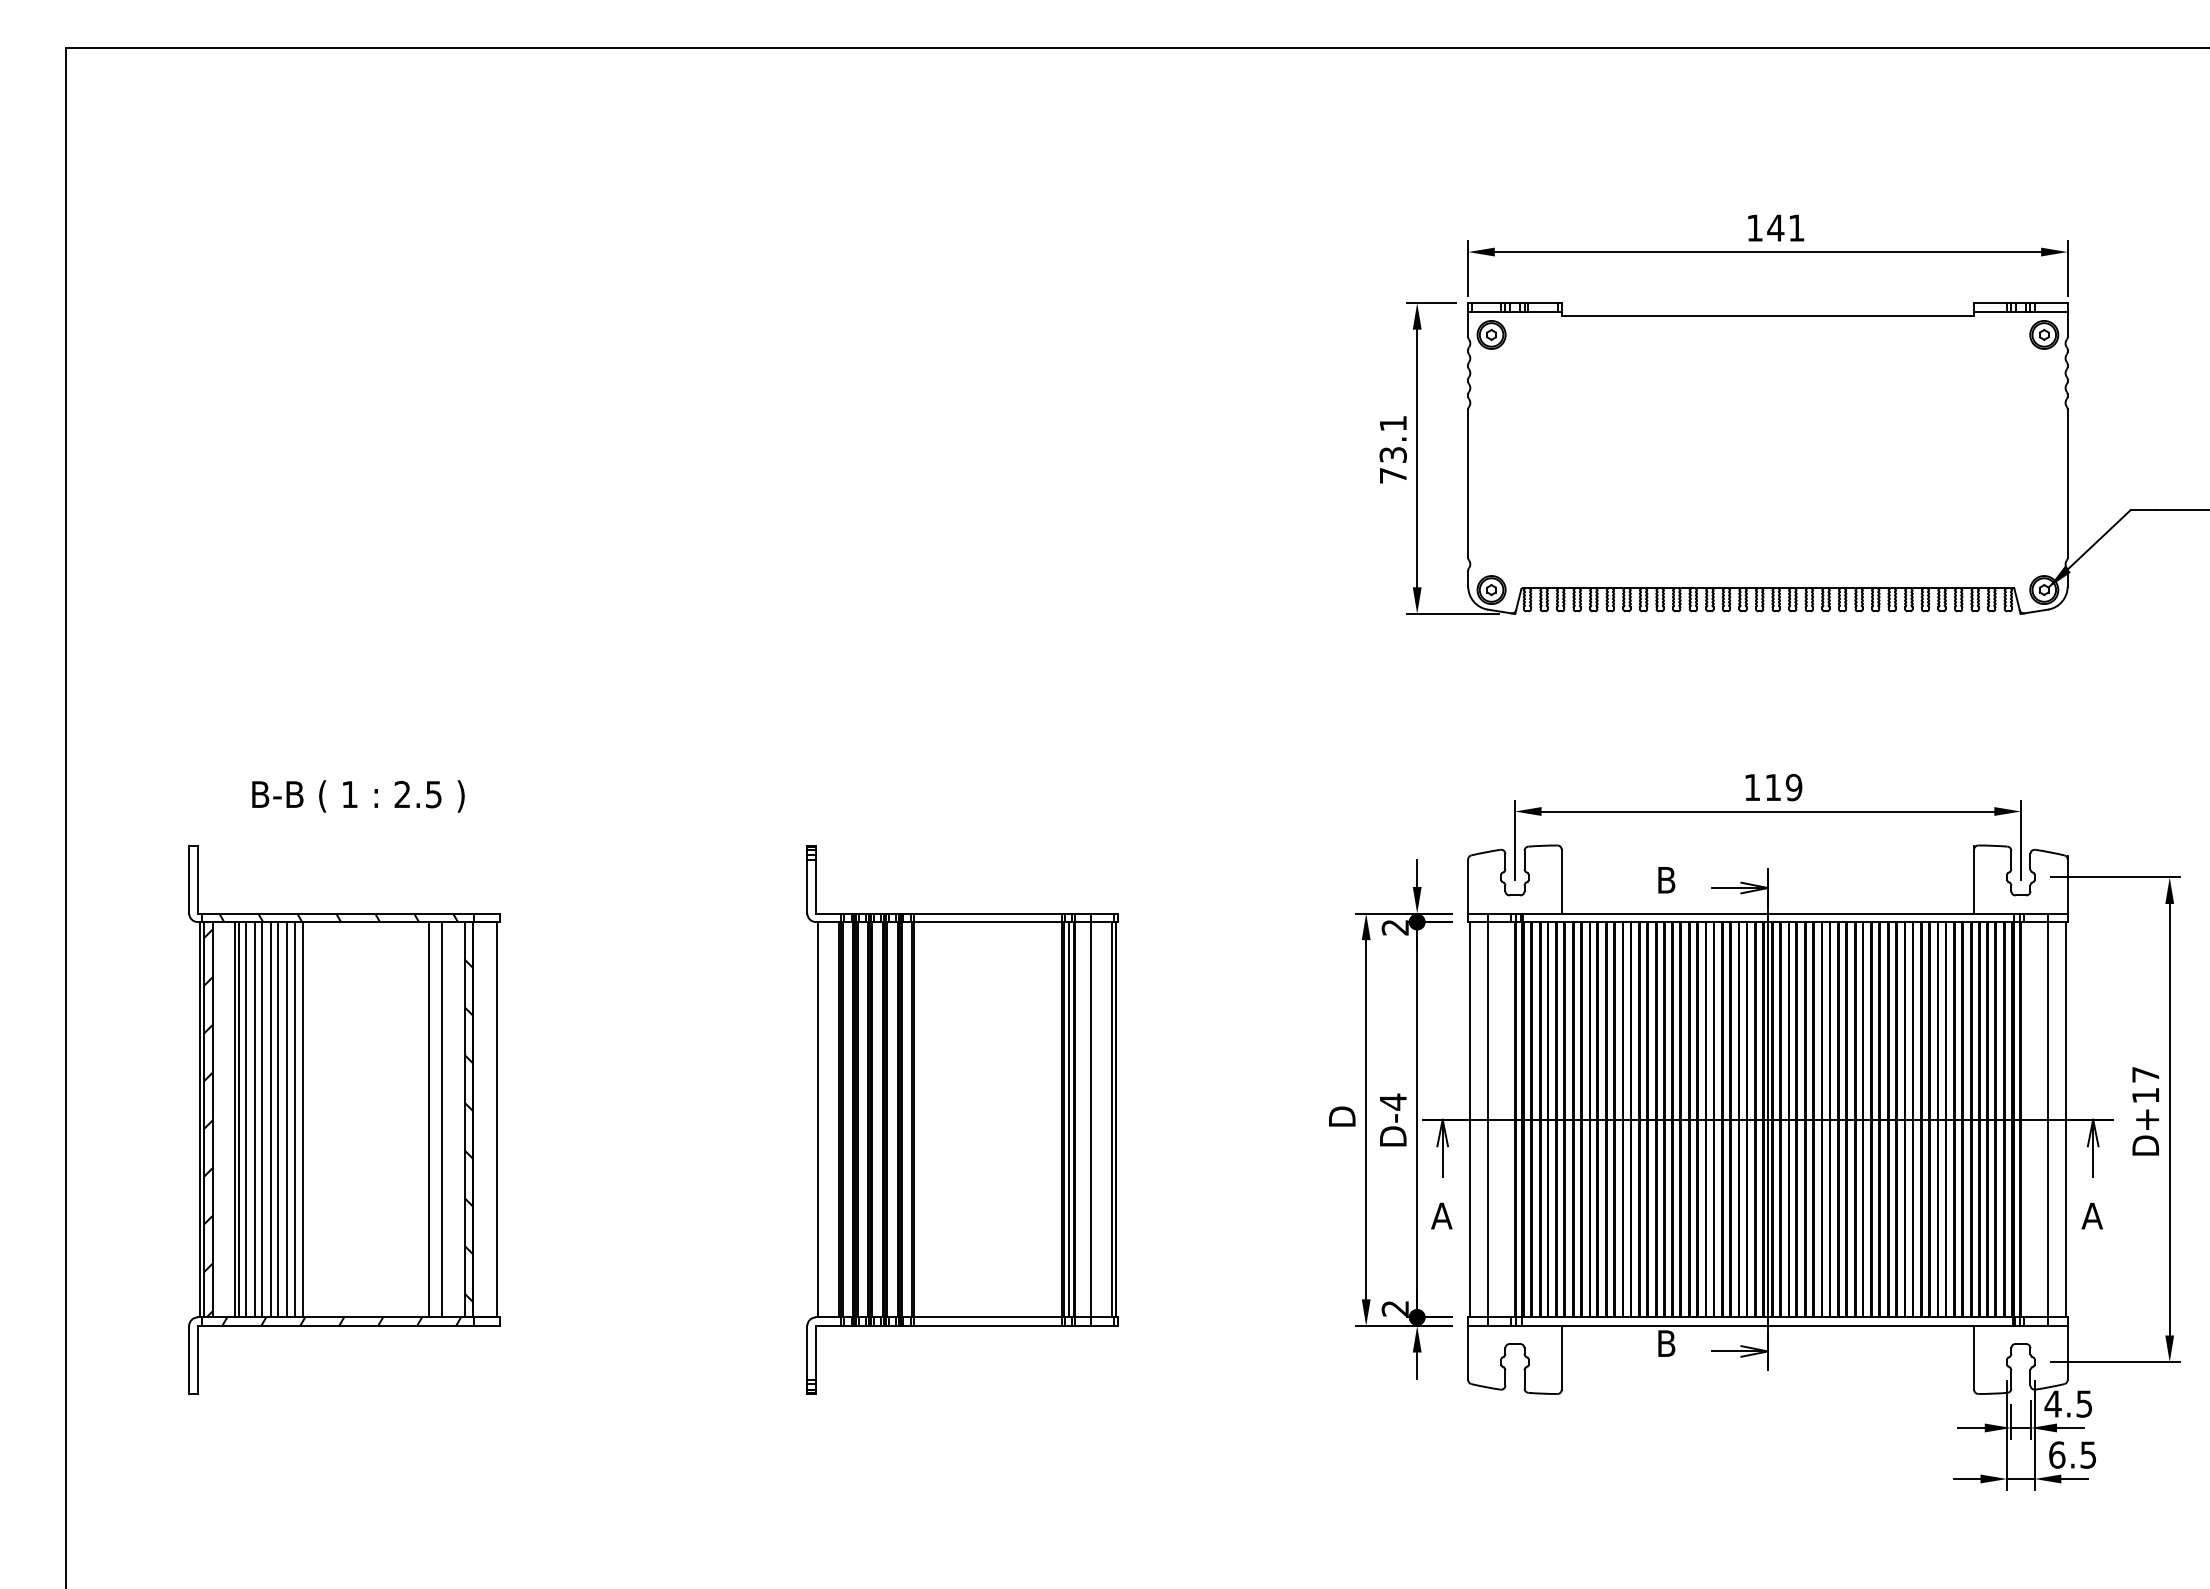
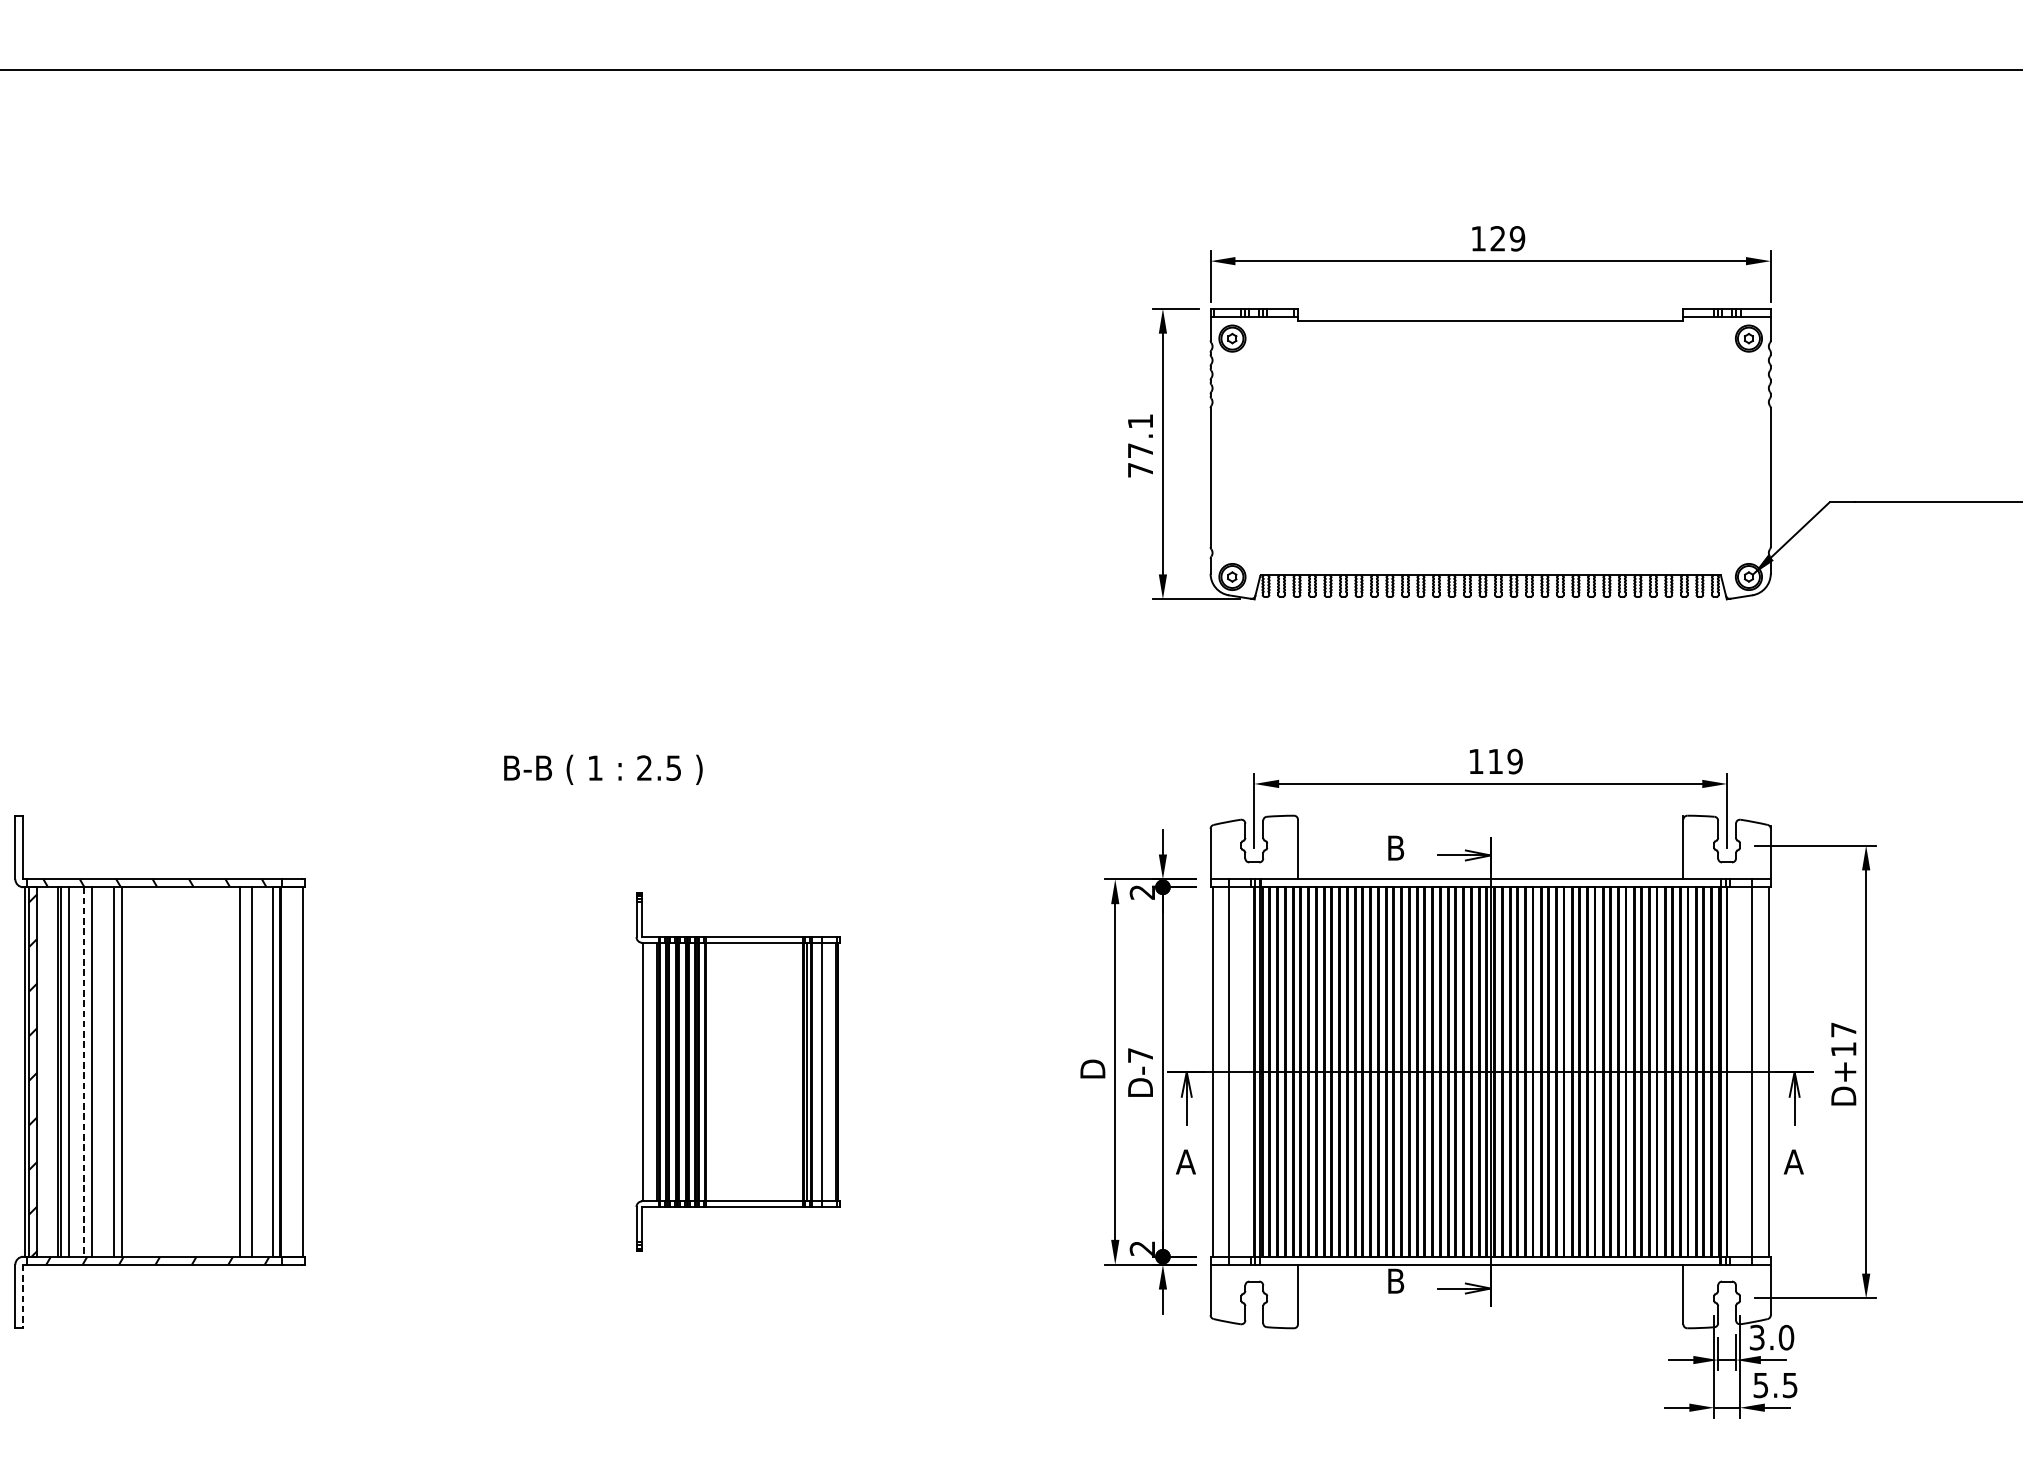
text: (1785, 227) -> (1507, 238), 141 -> 129
text: (1392, 454) -> (1139, 450), 73.1 -> 77.1
text: (358, 796) -> (603, 769), moved
text: (1393, 1101) -> (1140, 1054), D-4 -> D-7
line: (254, 1119) -> (76, 1071), removed
line: (262, 1119) -> (83, 1071), solid -> dashed
line: (278, 1119) -> (98, 1071), removed
line: (286, 1119) -> (106, 1071), removed
part: (962, 1119) -> (738, 1071), size x0.7
hatch: (468, 1130) -> (276, 1082), removed
line: (197, 1360) -> (23, 1296), solid -> dashed
text: (2068, 1403) -> (1771, 1337), 4.5 -> 3.0
text: (2057, 1454) -> (1761, 1384), 6.5 -> 5.5

